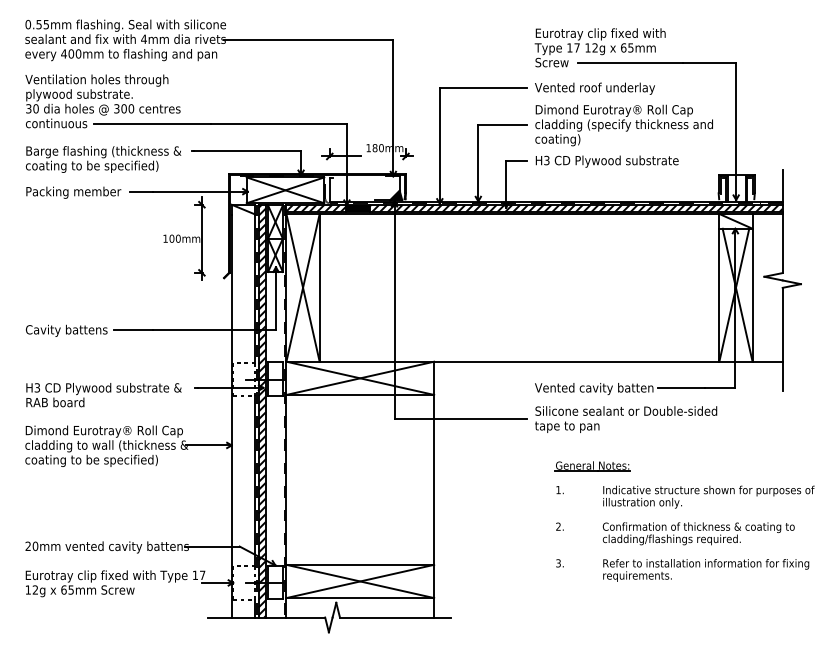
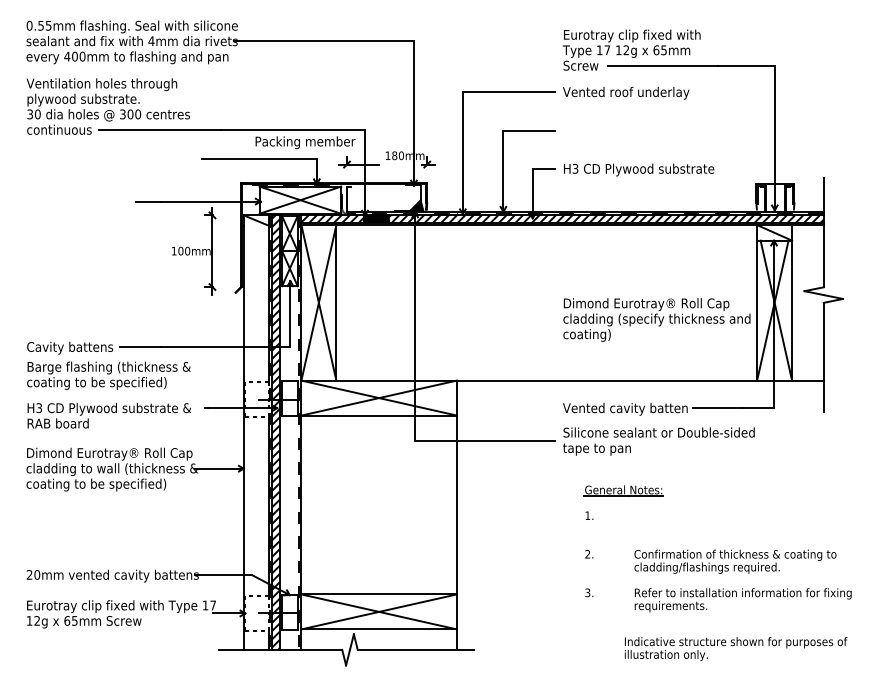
text: (623, 125) -> (656, 319), moved
text: (103, 159) -> (108, 375), moved
text: (73, 192) -> (305, 142), moved
text: (708, 497) -> (735, 649), moved

